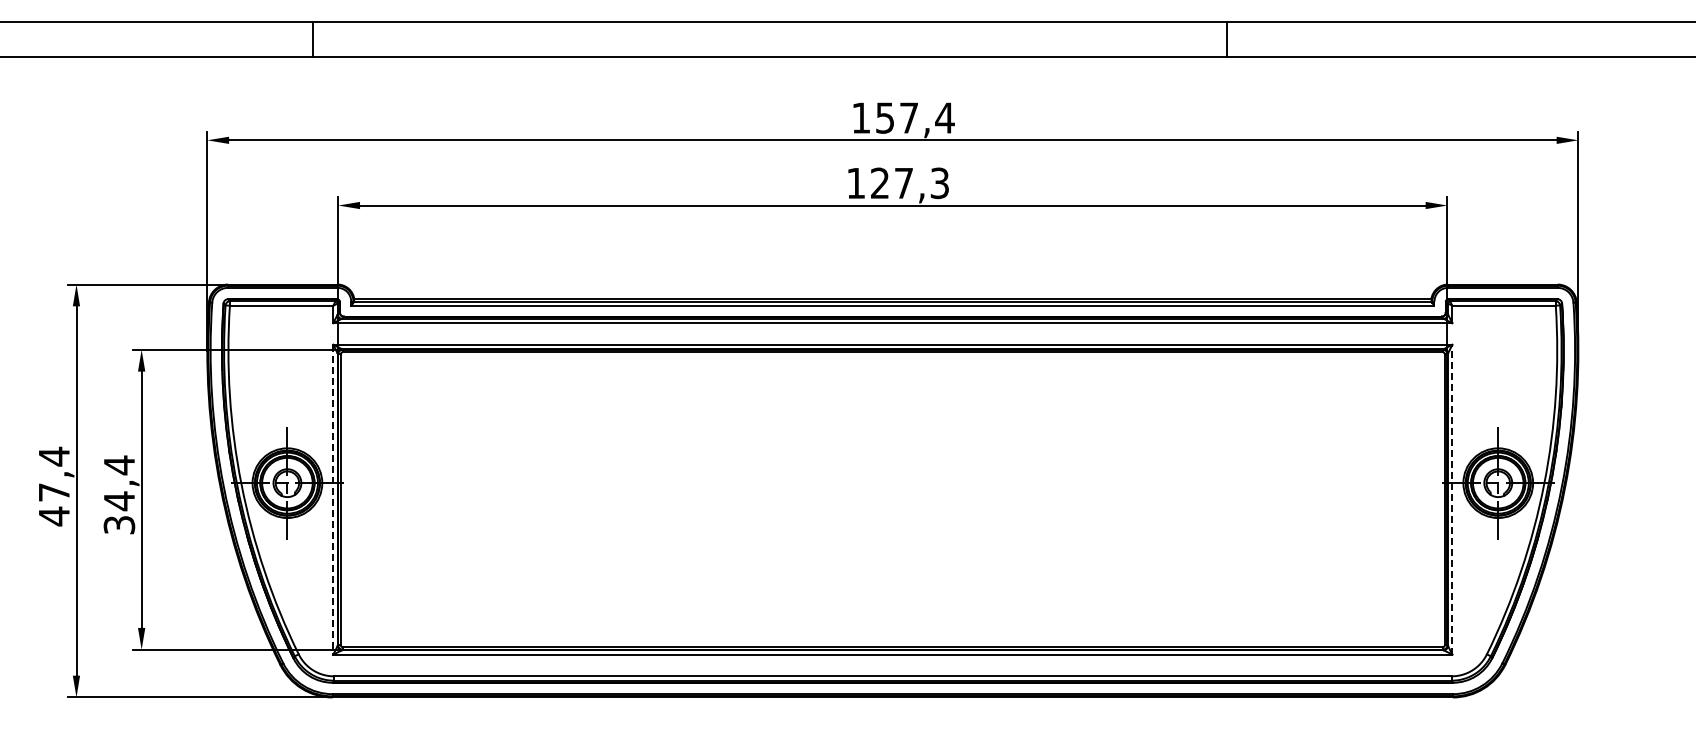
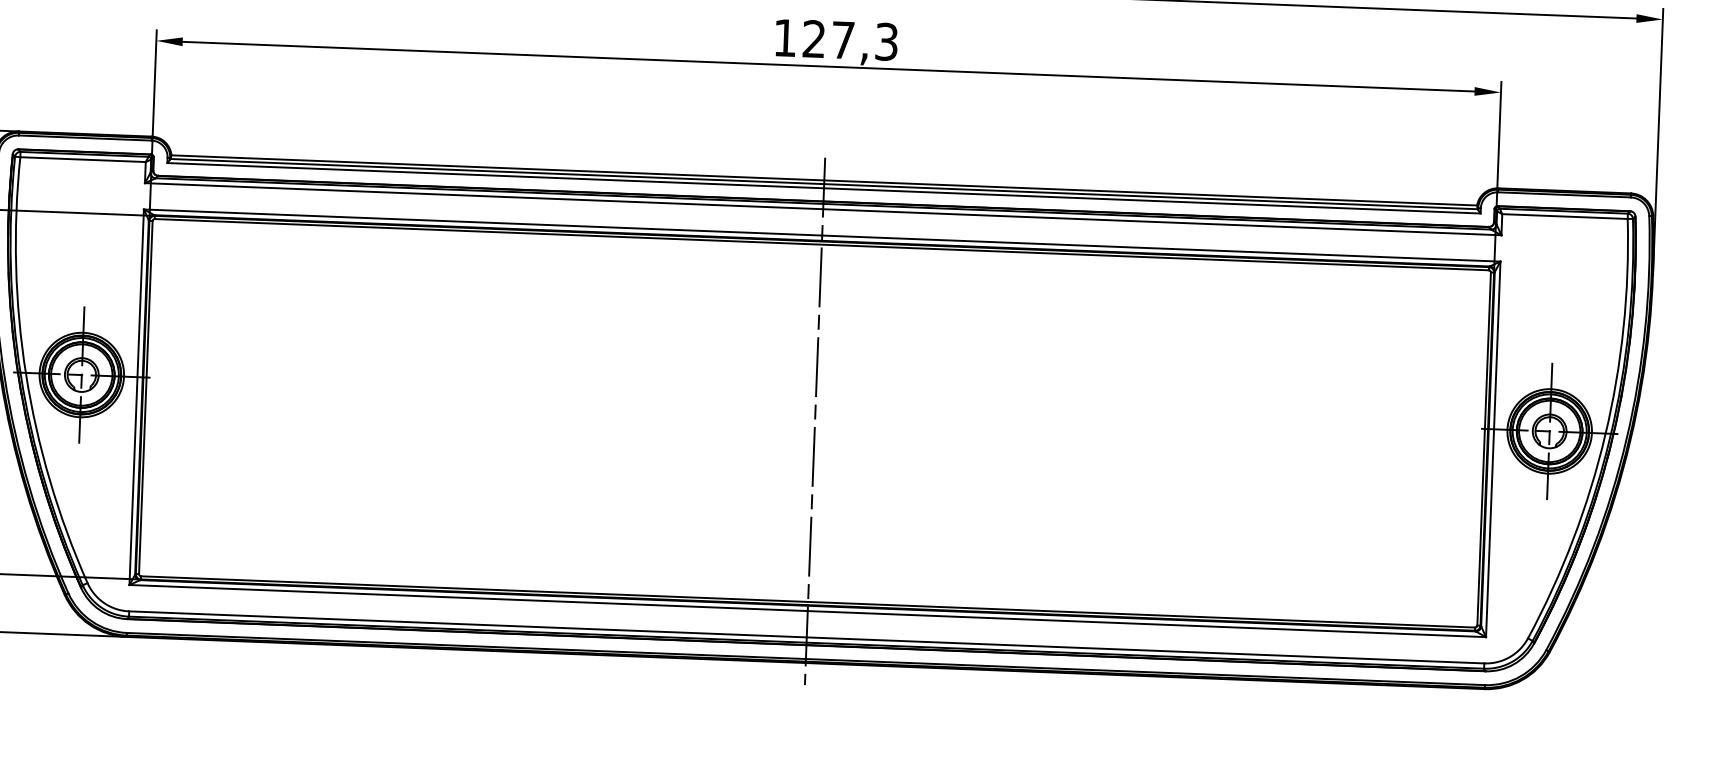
line: (892, 497) -> (814, 420), added
line: (333, 499) -> (136, 396), dashed -> solid
line: (1452, 499) -> (1493, 449), dashed -> solid

